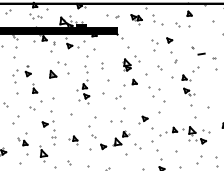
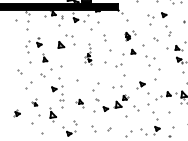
part: (131, 63) -> (130, 35), size x0.7
part: (83, 84) -> (88, 54), size x0.6
part: (22, 139) -> (34, 102), size x0.6

